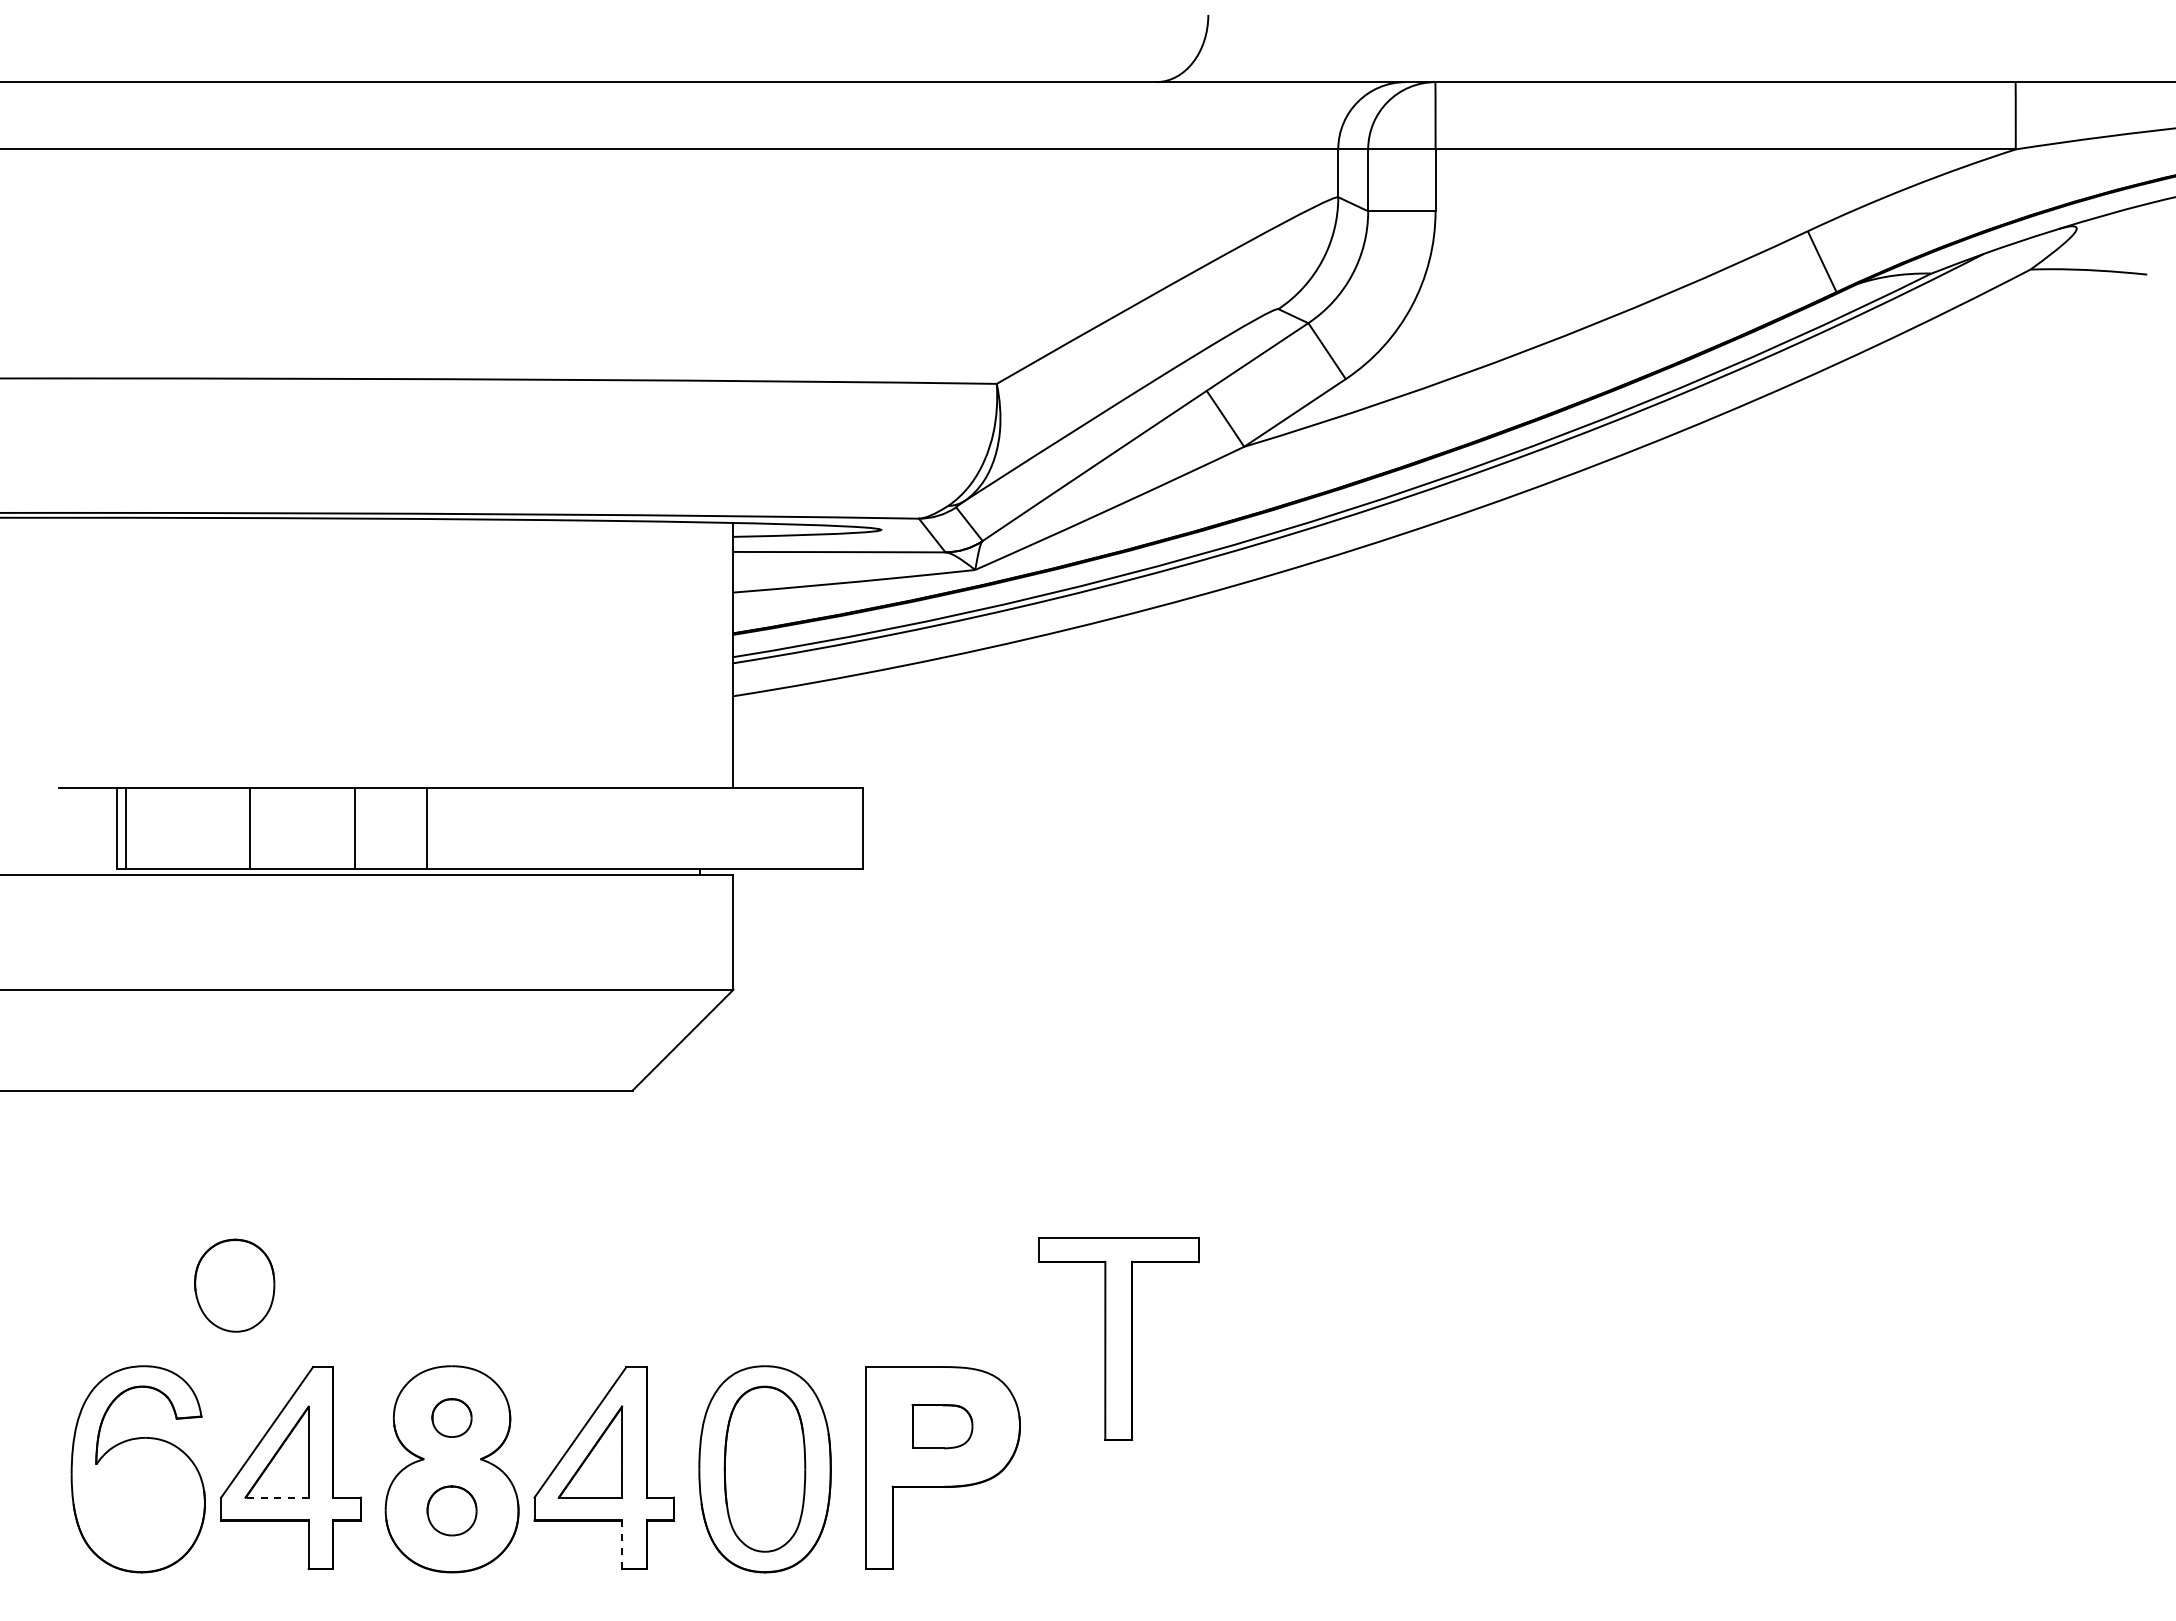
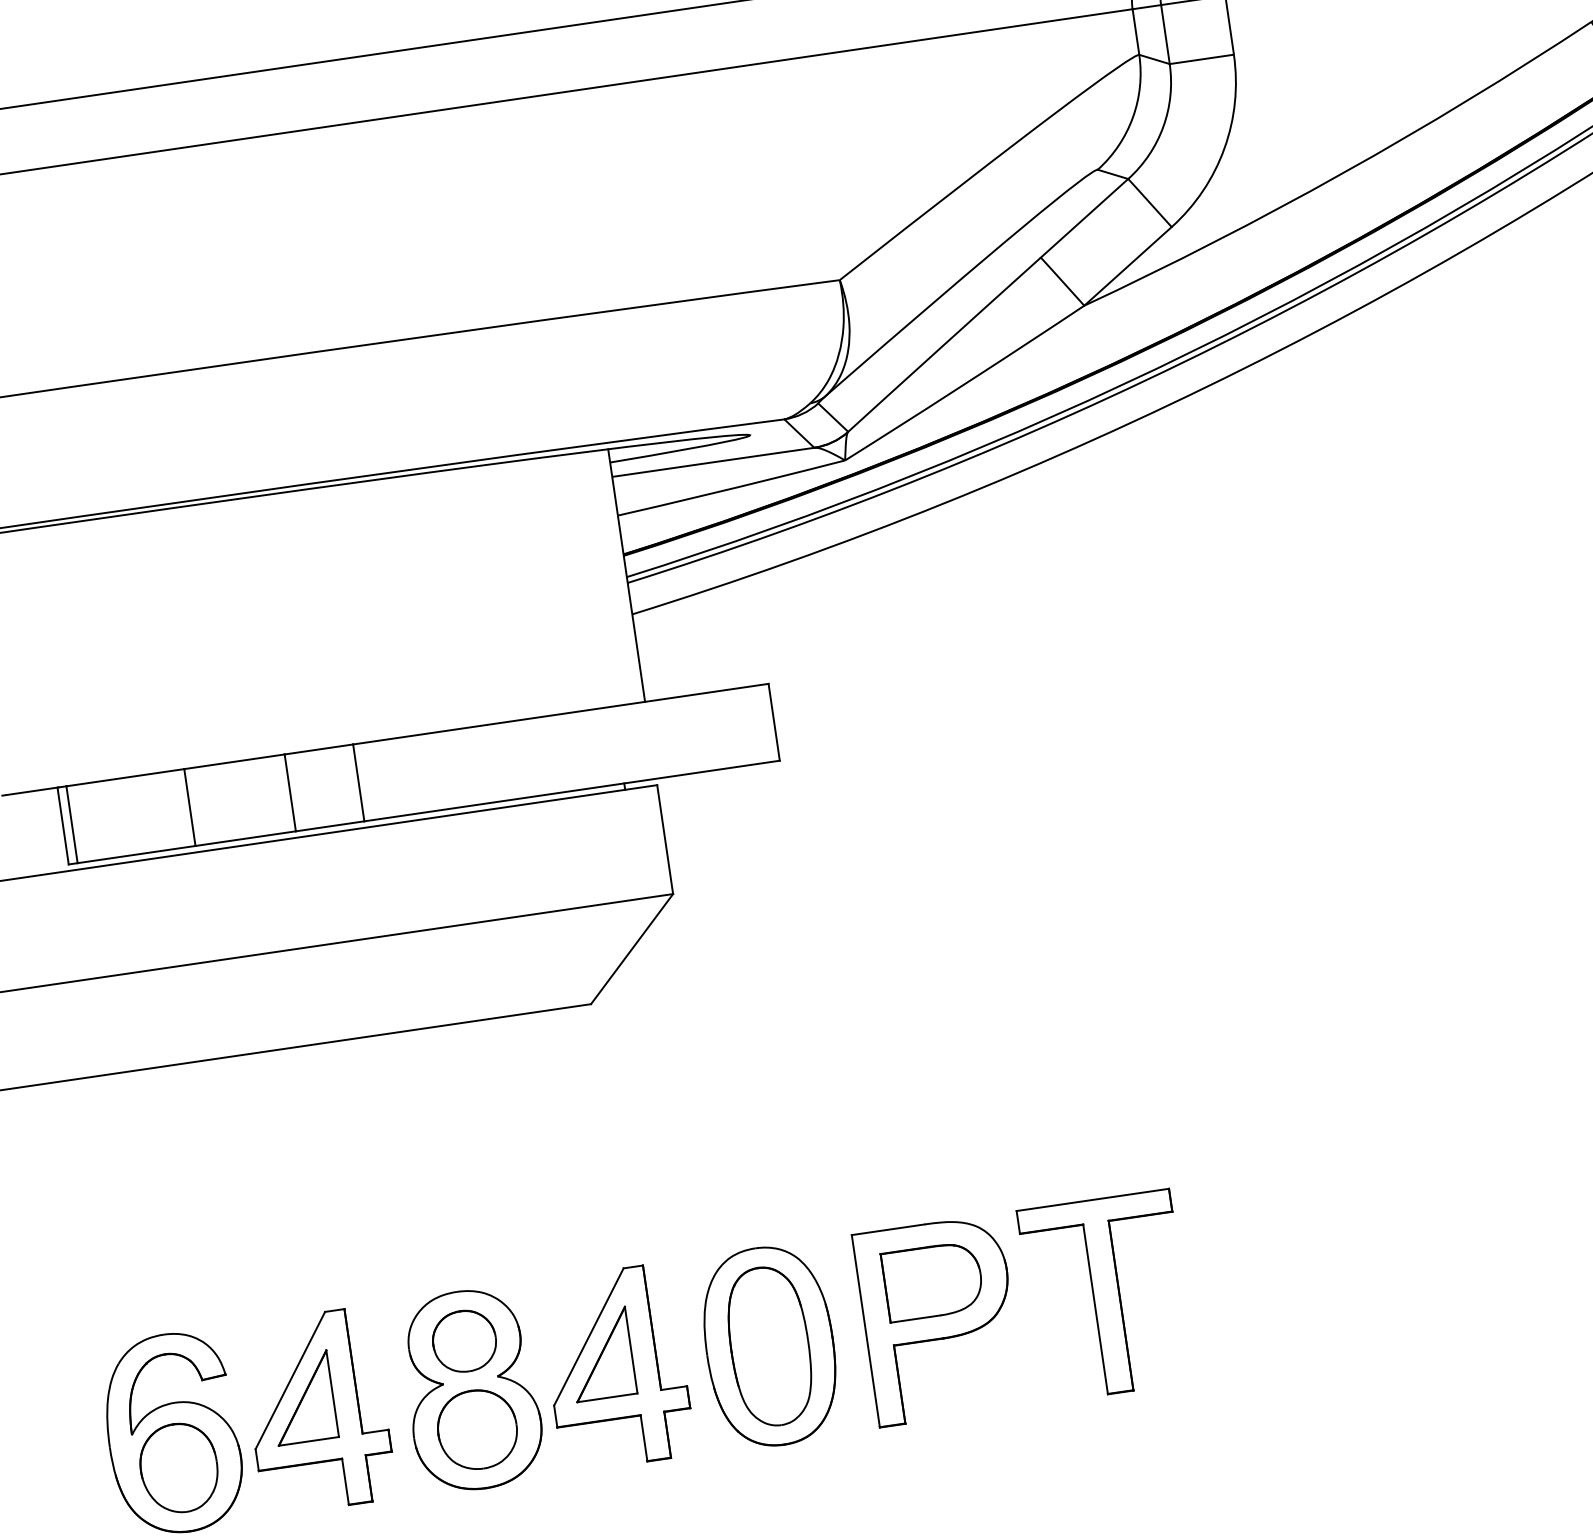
part: (234, 1285) -> (178, 1467), moved
part: (1118, 1338) -> (1106, 1295), moved
part: (451, 1417) -> (463, 1340), size x1.67
part: (942, 1426) -> (933, 1281), size x1.67
line: (277, 1497) -> (309, 1441), dashed -> solid
part: (451, 1510) -> (476, 1429), size x1.67
line: (621, 1545) -> (643, 1439), dashed -> solid

